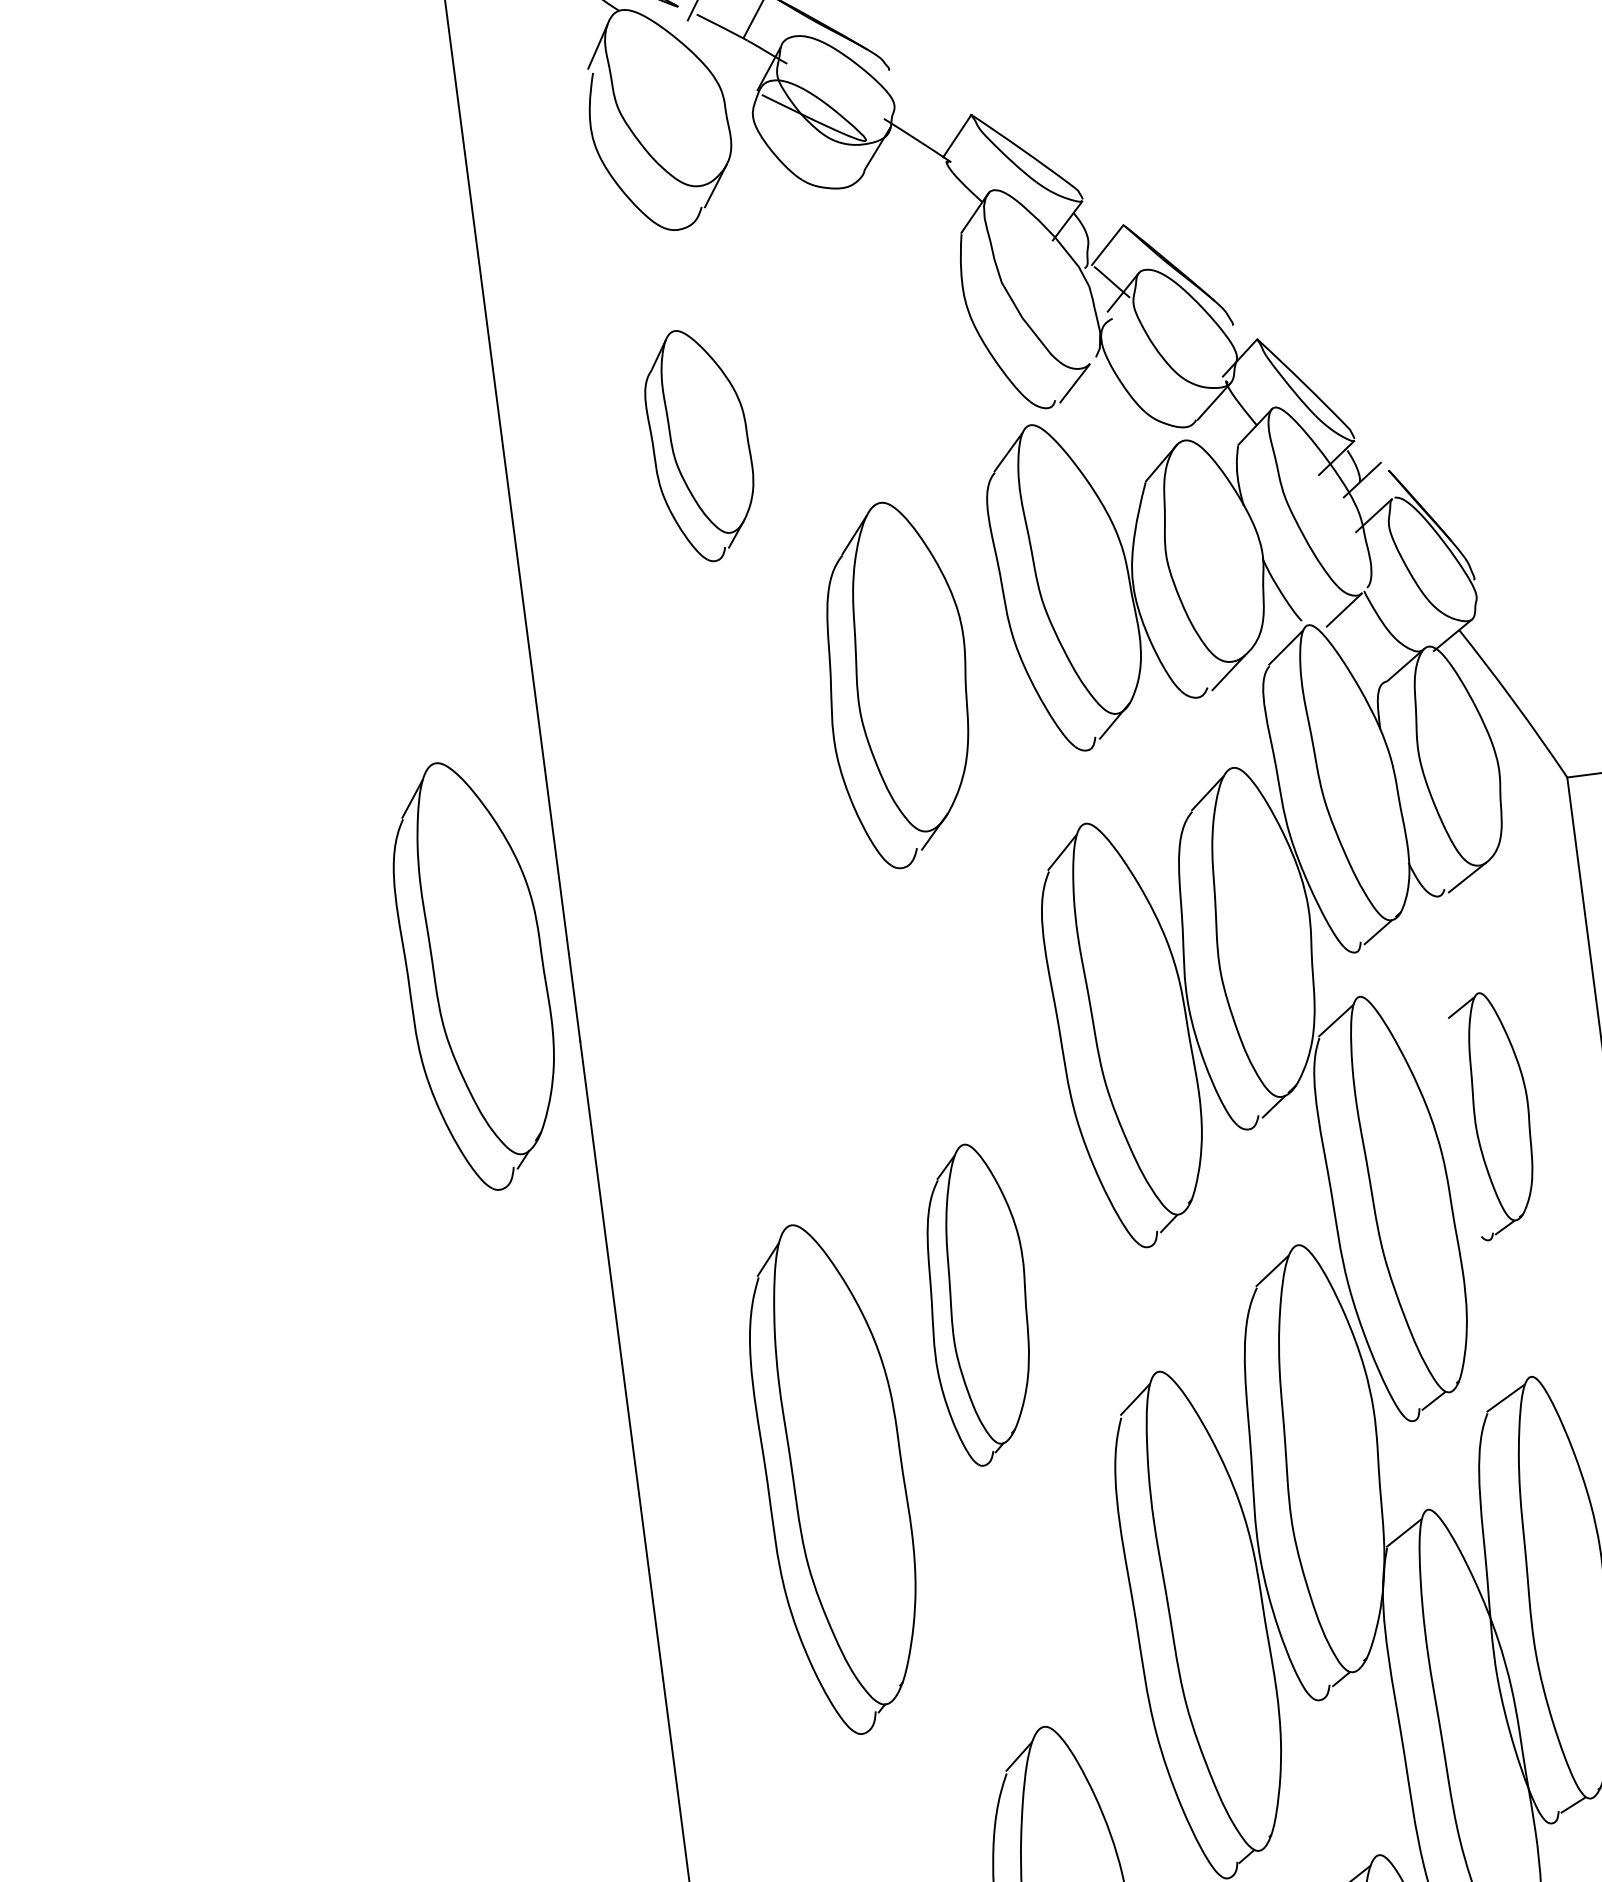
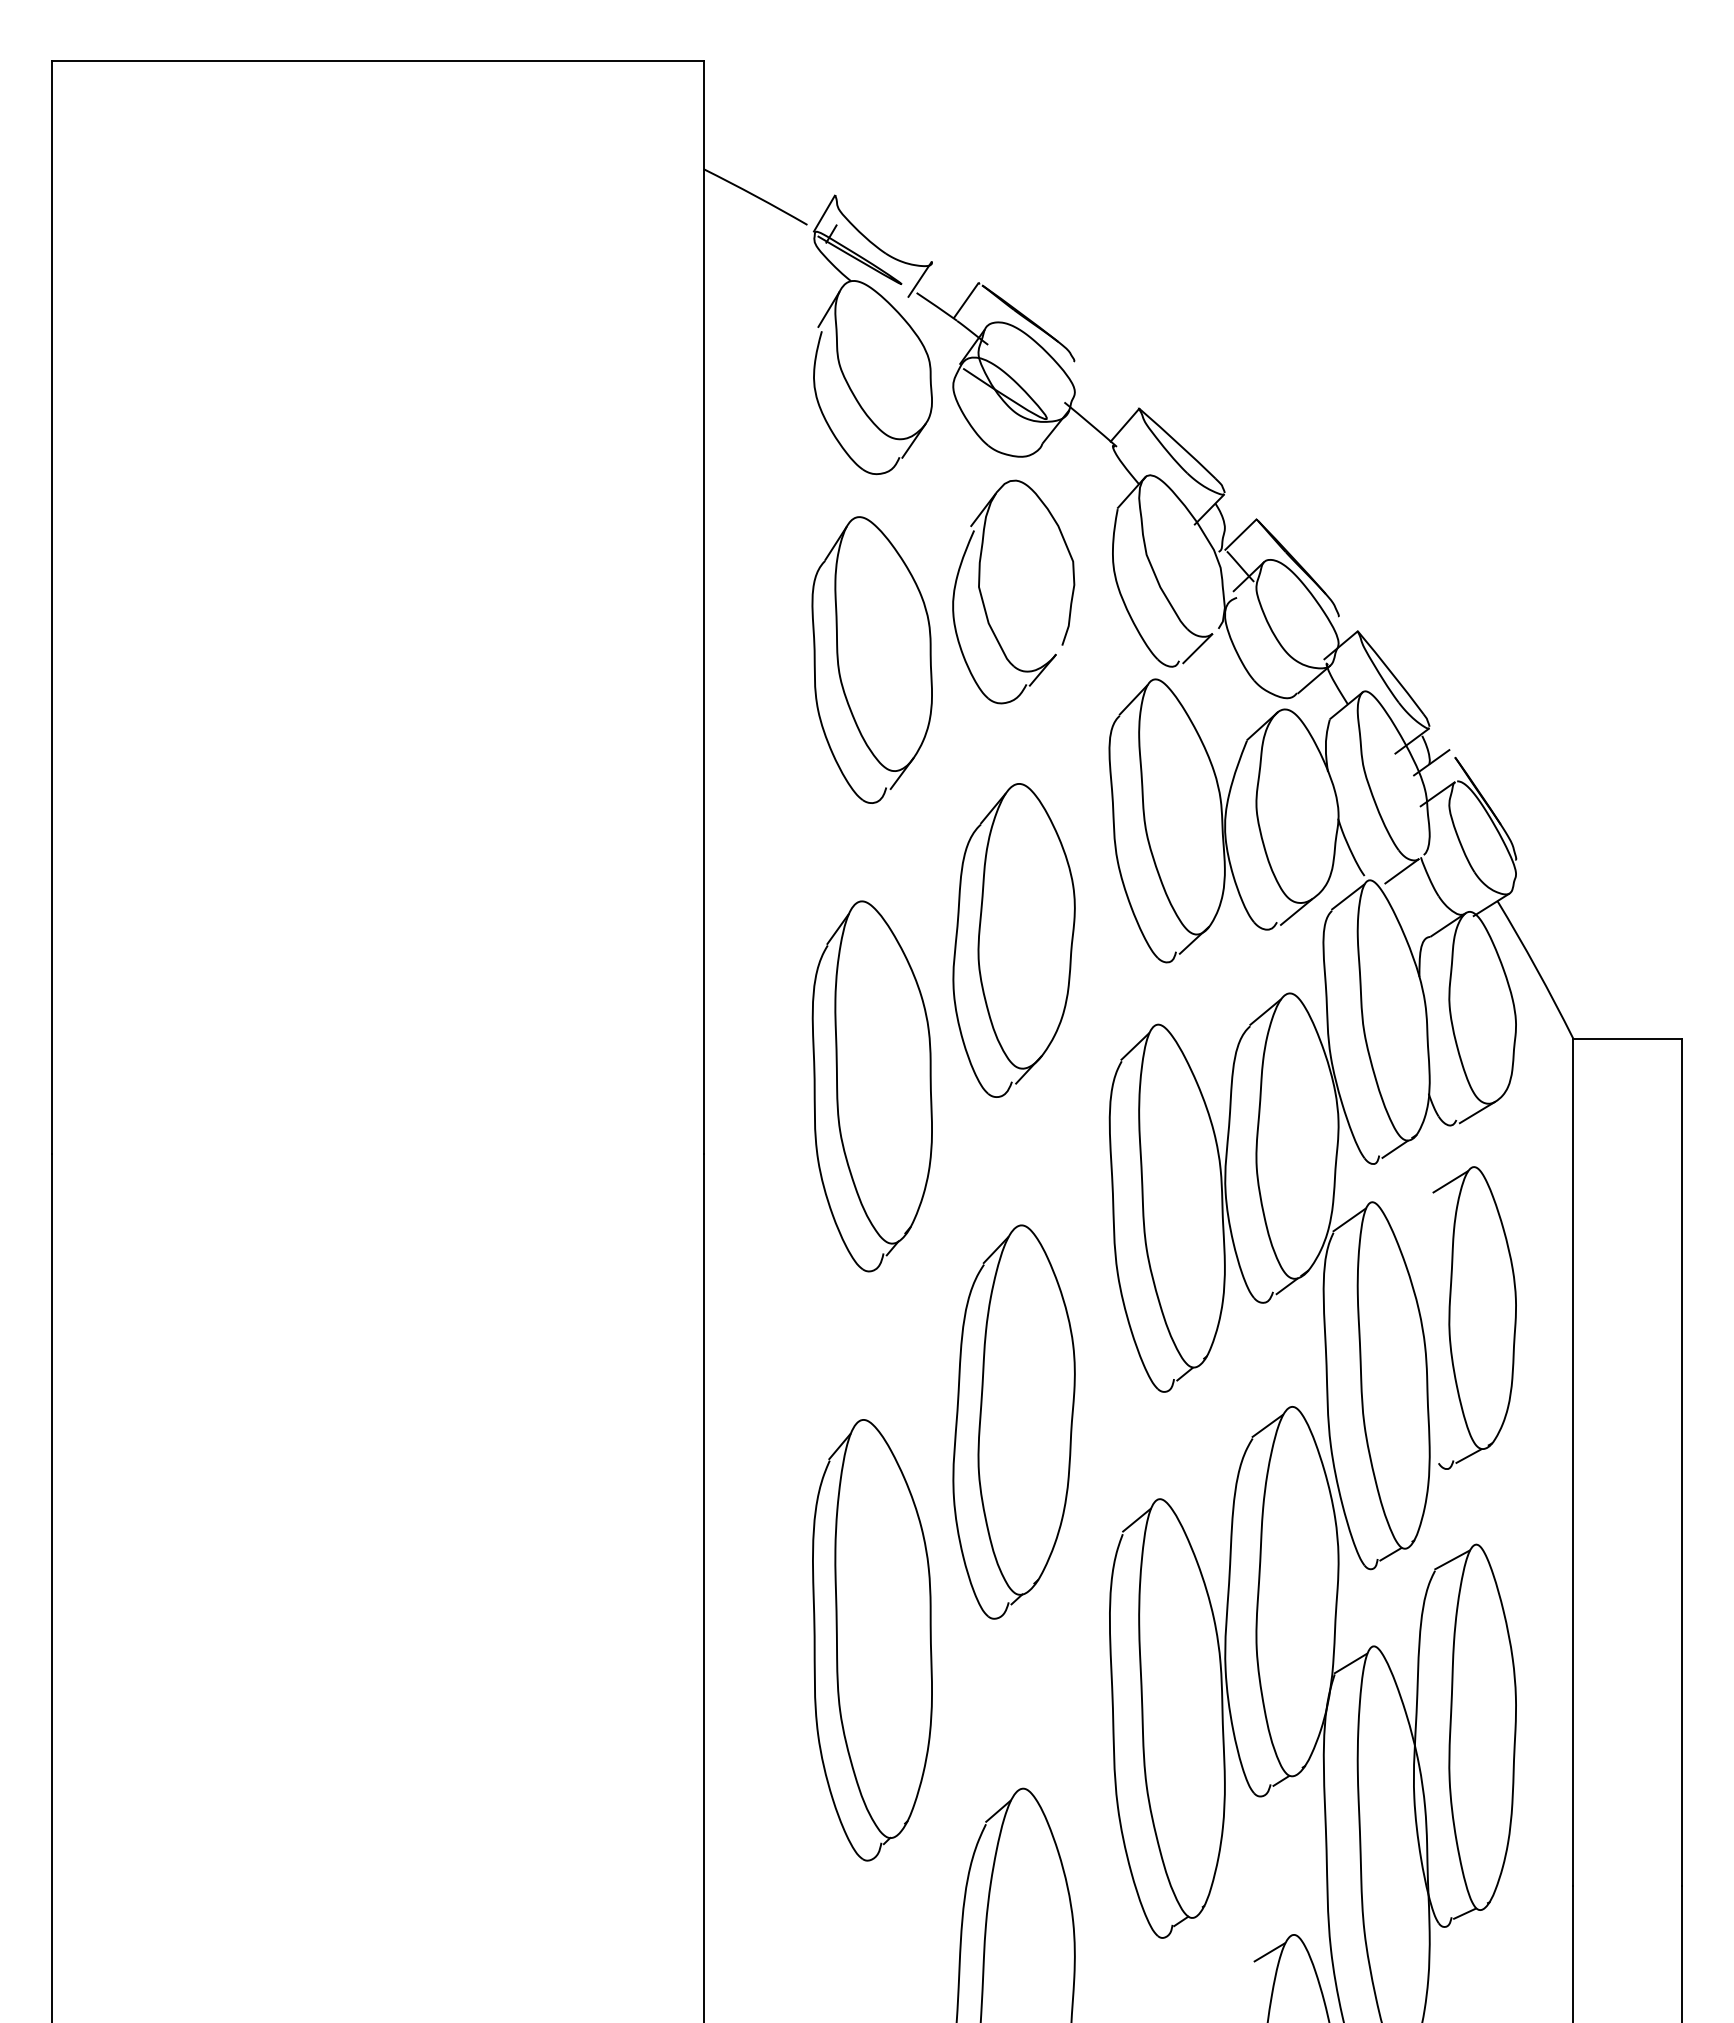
part: (819, 358) -> (983, 599), added
part: (699, 444) -> (871, 659), size x1.43
part: (897, 684) -> (1013, 940), moved
part: (474, 975) -> (871, 1086), moved
part: (1495, 1114) -> (1474, 1317), size x1.43
part: (978, 1304) -> (1013, 1421), size x1.43
part: (835, 1478) -> (872, 1640), moved

